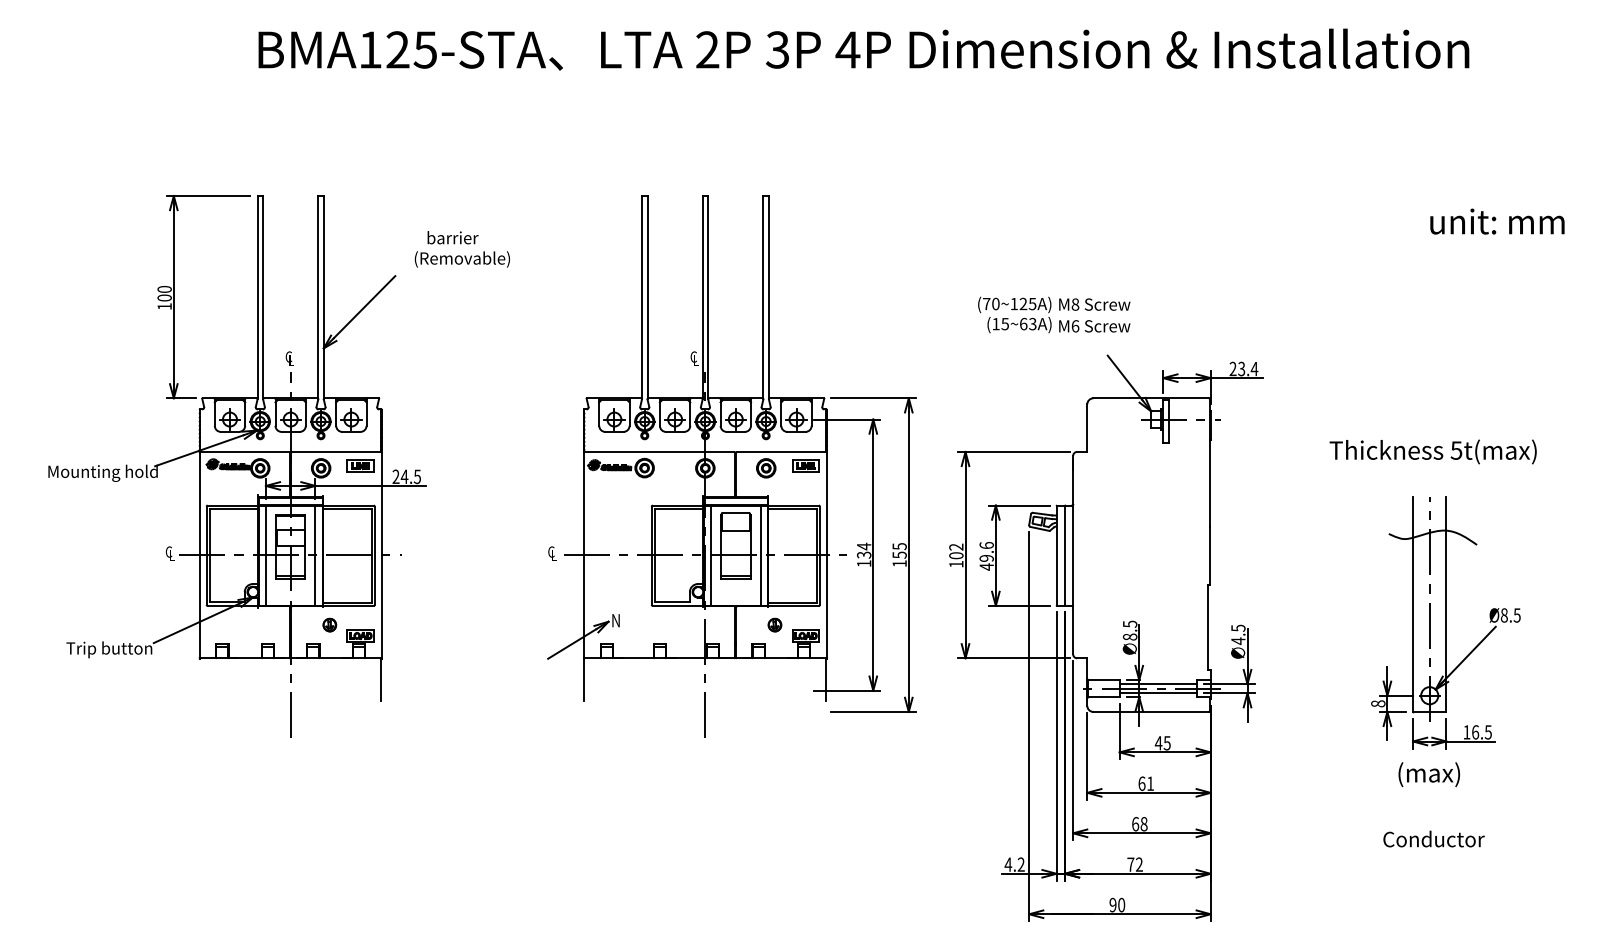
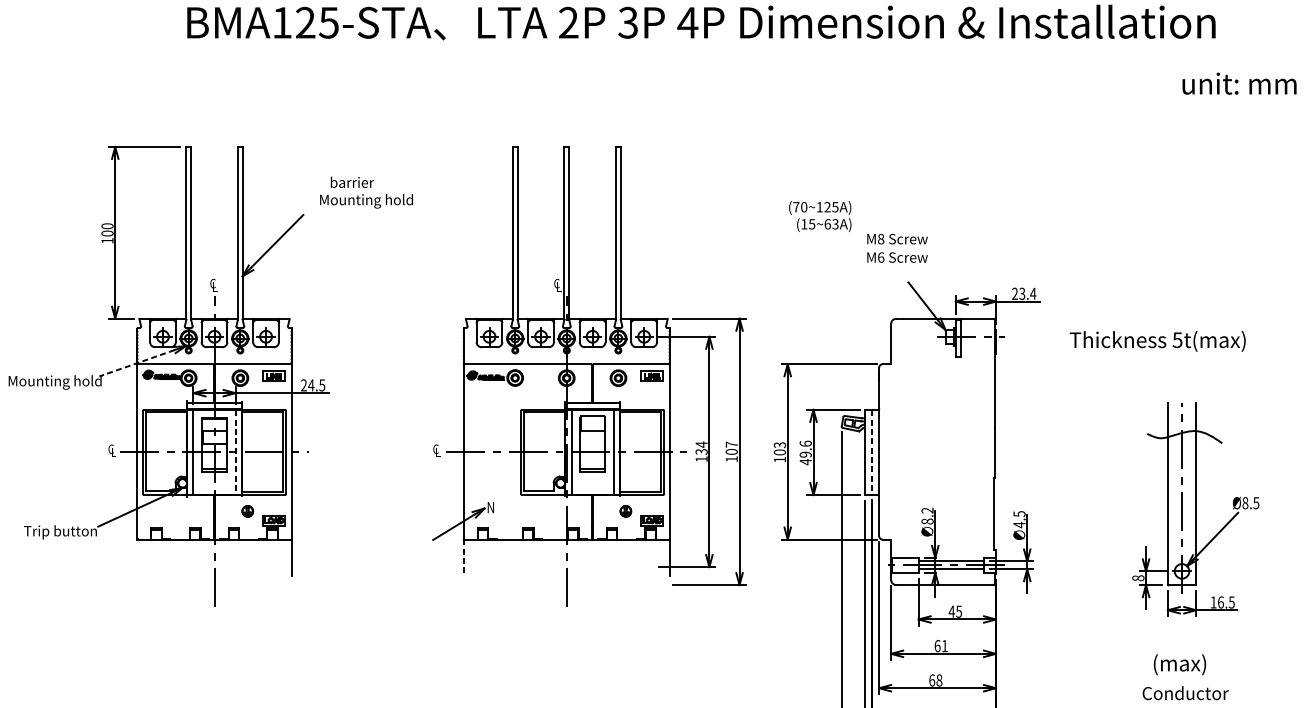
text: (1497, 221) -> (1239, 83), moved
text: (469, 259) -> (366, 200), (Removable) -> Mounting hold
text: (1014, 314) -> (819, 216), moved
line: (199, 450) -> (137, 363), solid -> dashed
text: (1432, 451) -> (1157, 340), moved
text: (956, 546) -> (780, 444), 102 -> 103
text: (899, 550) -> (731, 448), 155 -> 107
line: (315, 555) -> (235, 452), solid -> dashed
line: (1065, 555) -> (872, 452), solid -> dashed
text: (1129, 623) -> (927, 510), 8.5 -> 8.2
line: (584, 679) -> (464, 557), solid -> dashed
text: (1428, 774) -> (1179, 664), moved

